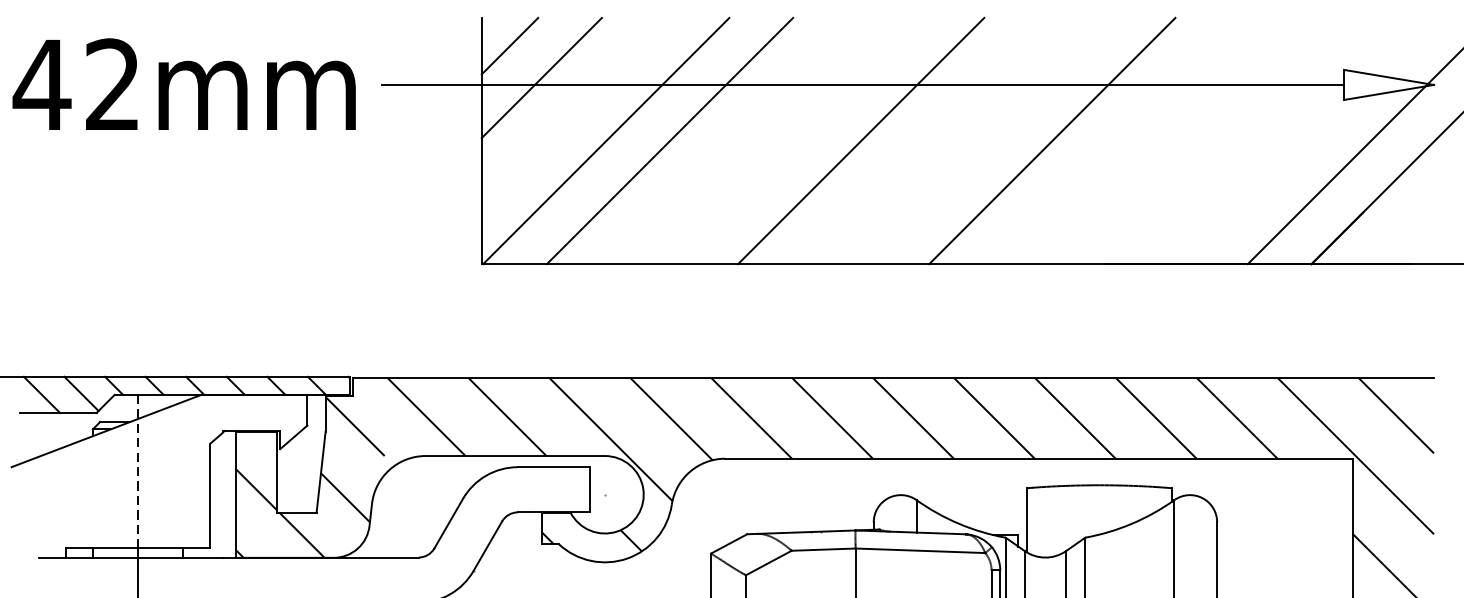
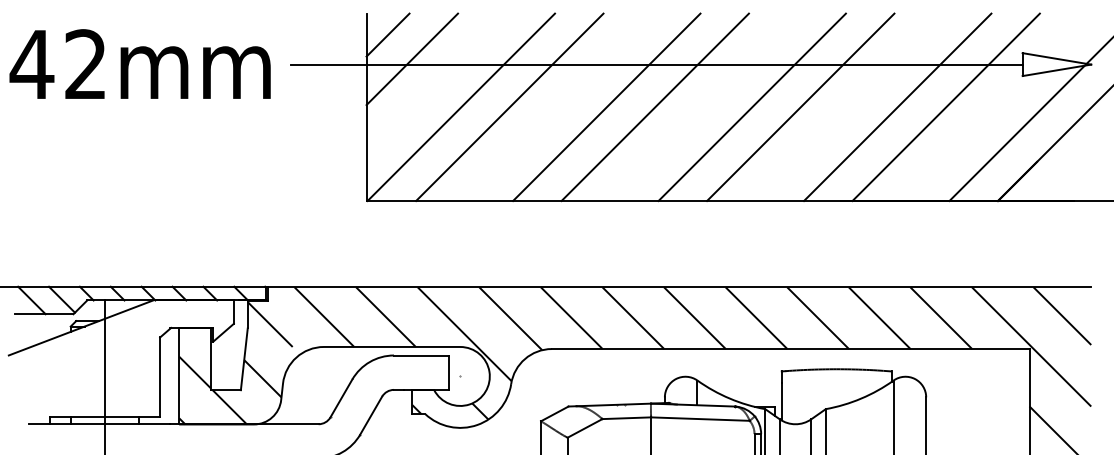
line: (797, 141) -> (606, 107), added
line: (987, 141) -> (751, 107), added
line: (1179, 141) -> (897, 107), added
line: (1242, 141) -> (945, 107), added
line: (138, 471) -> (105, 358), dashed -> solid

